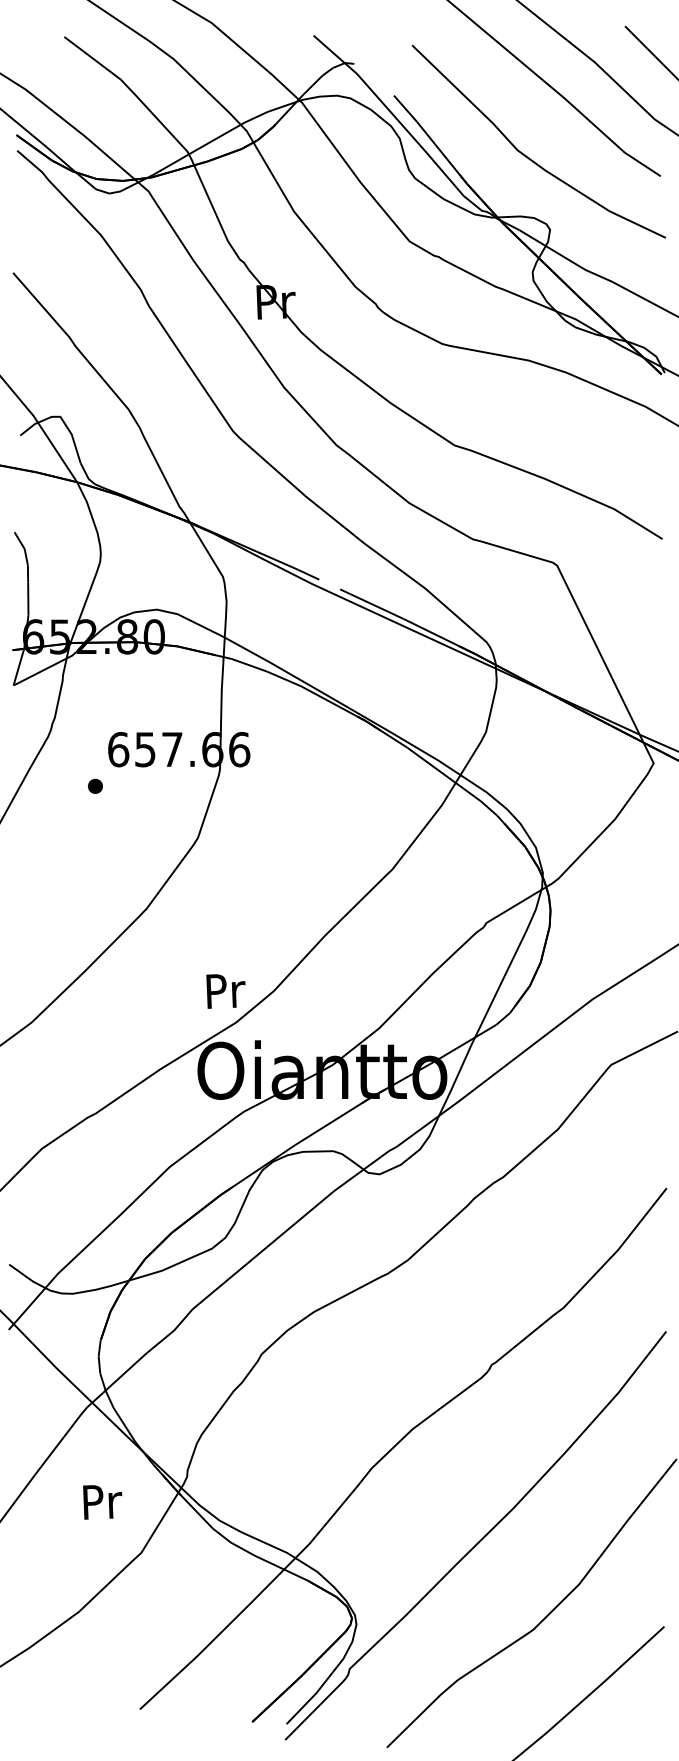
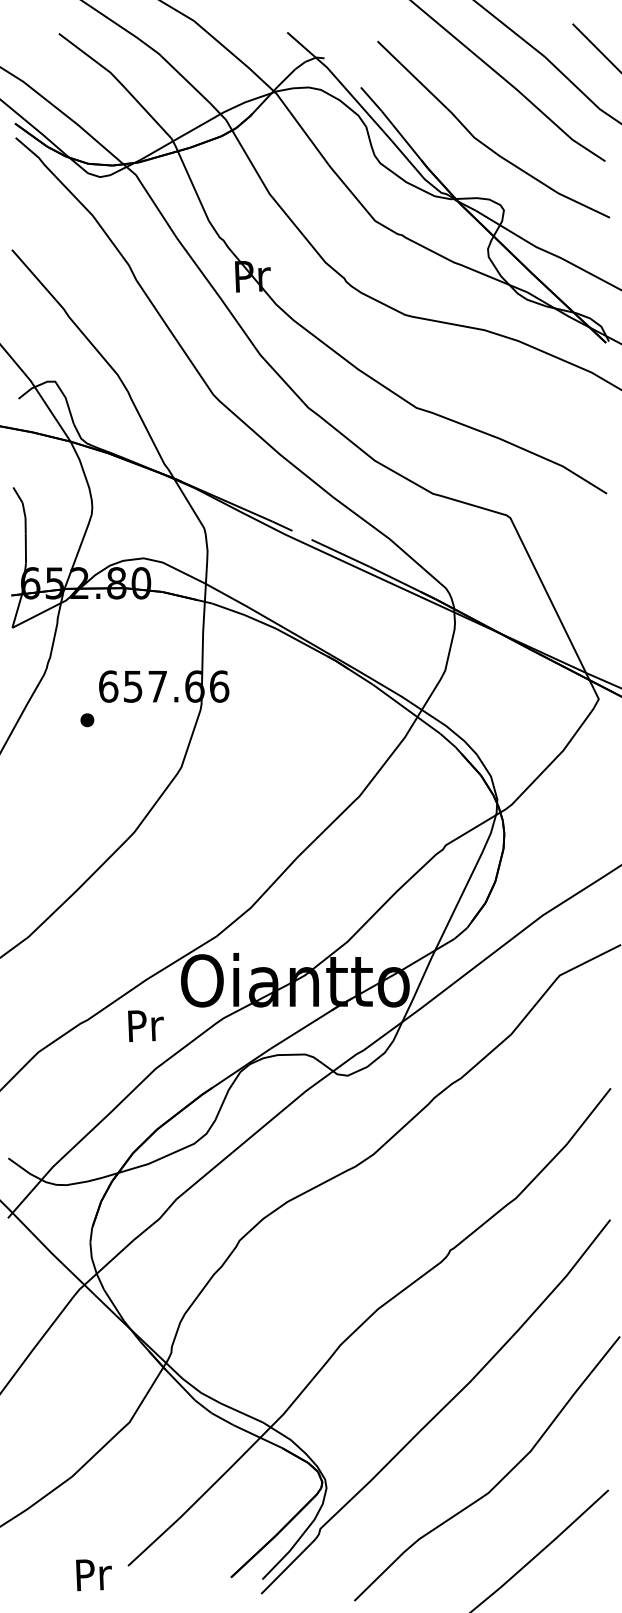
text: (225, 990) -> (145, 1025), moved
text: (102, 1502) -> (93, 1575), moved

